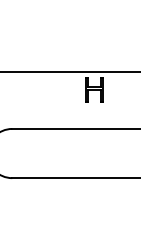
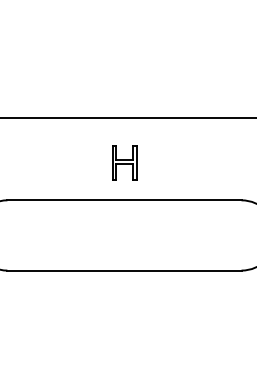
part: (94, 89) -> (124, 162), moved

